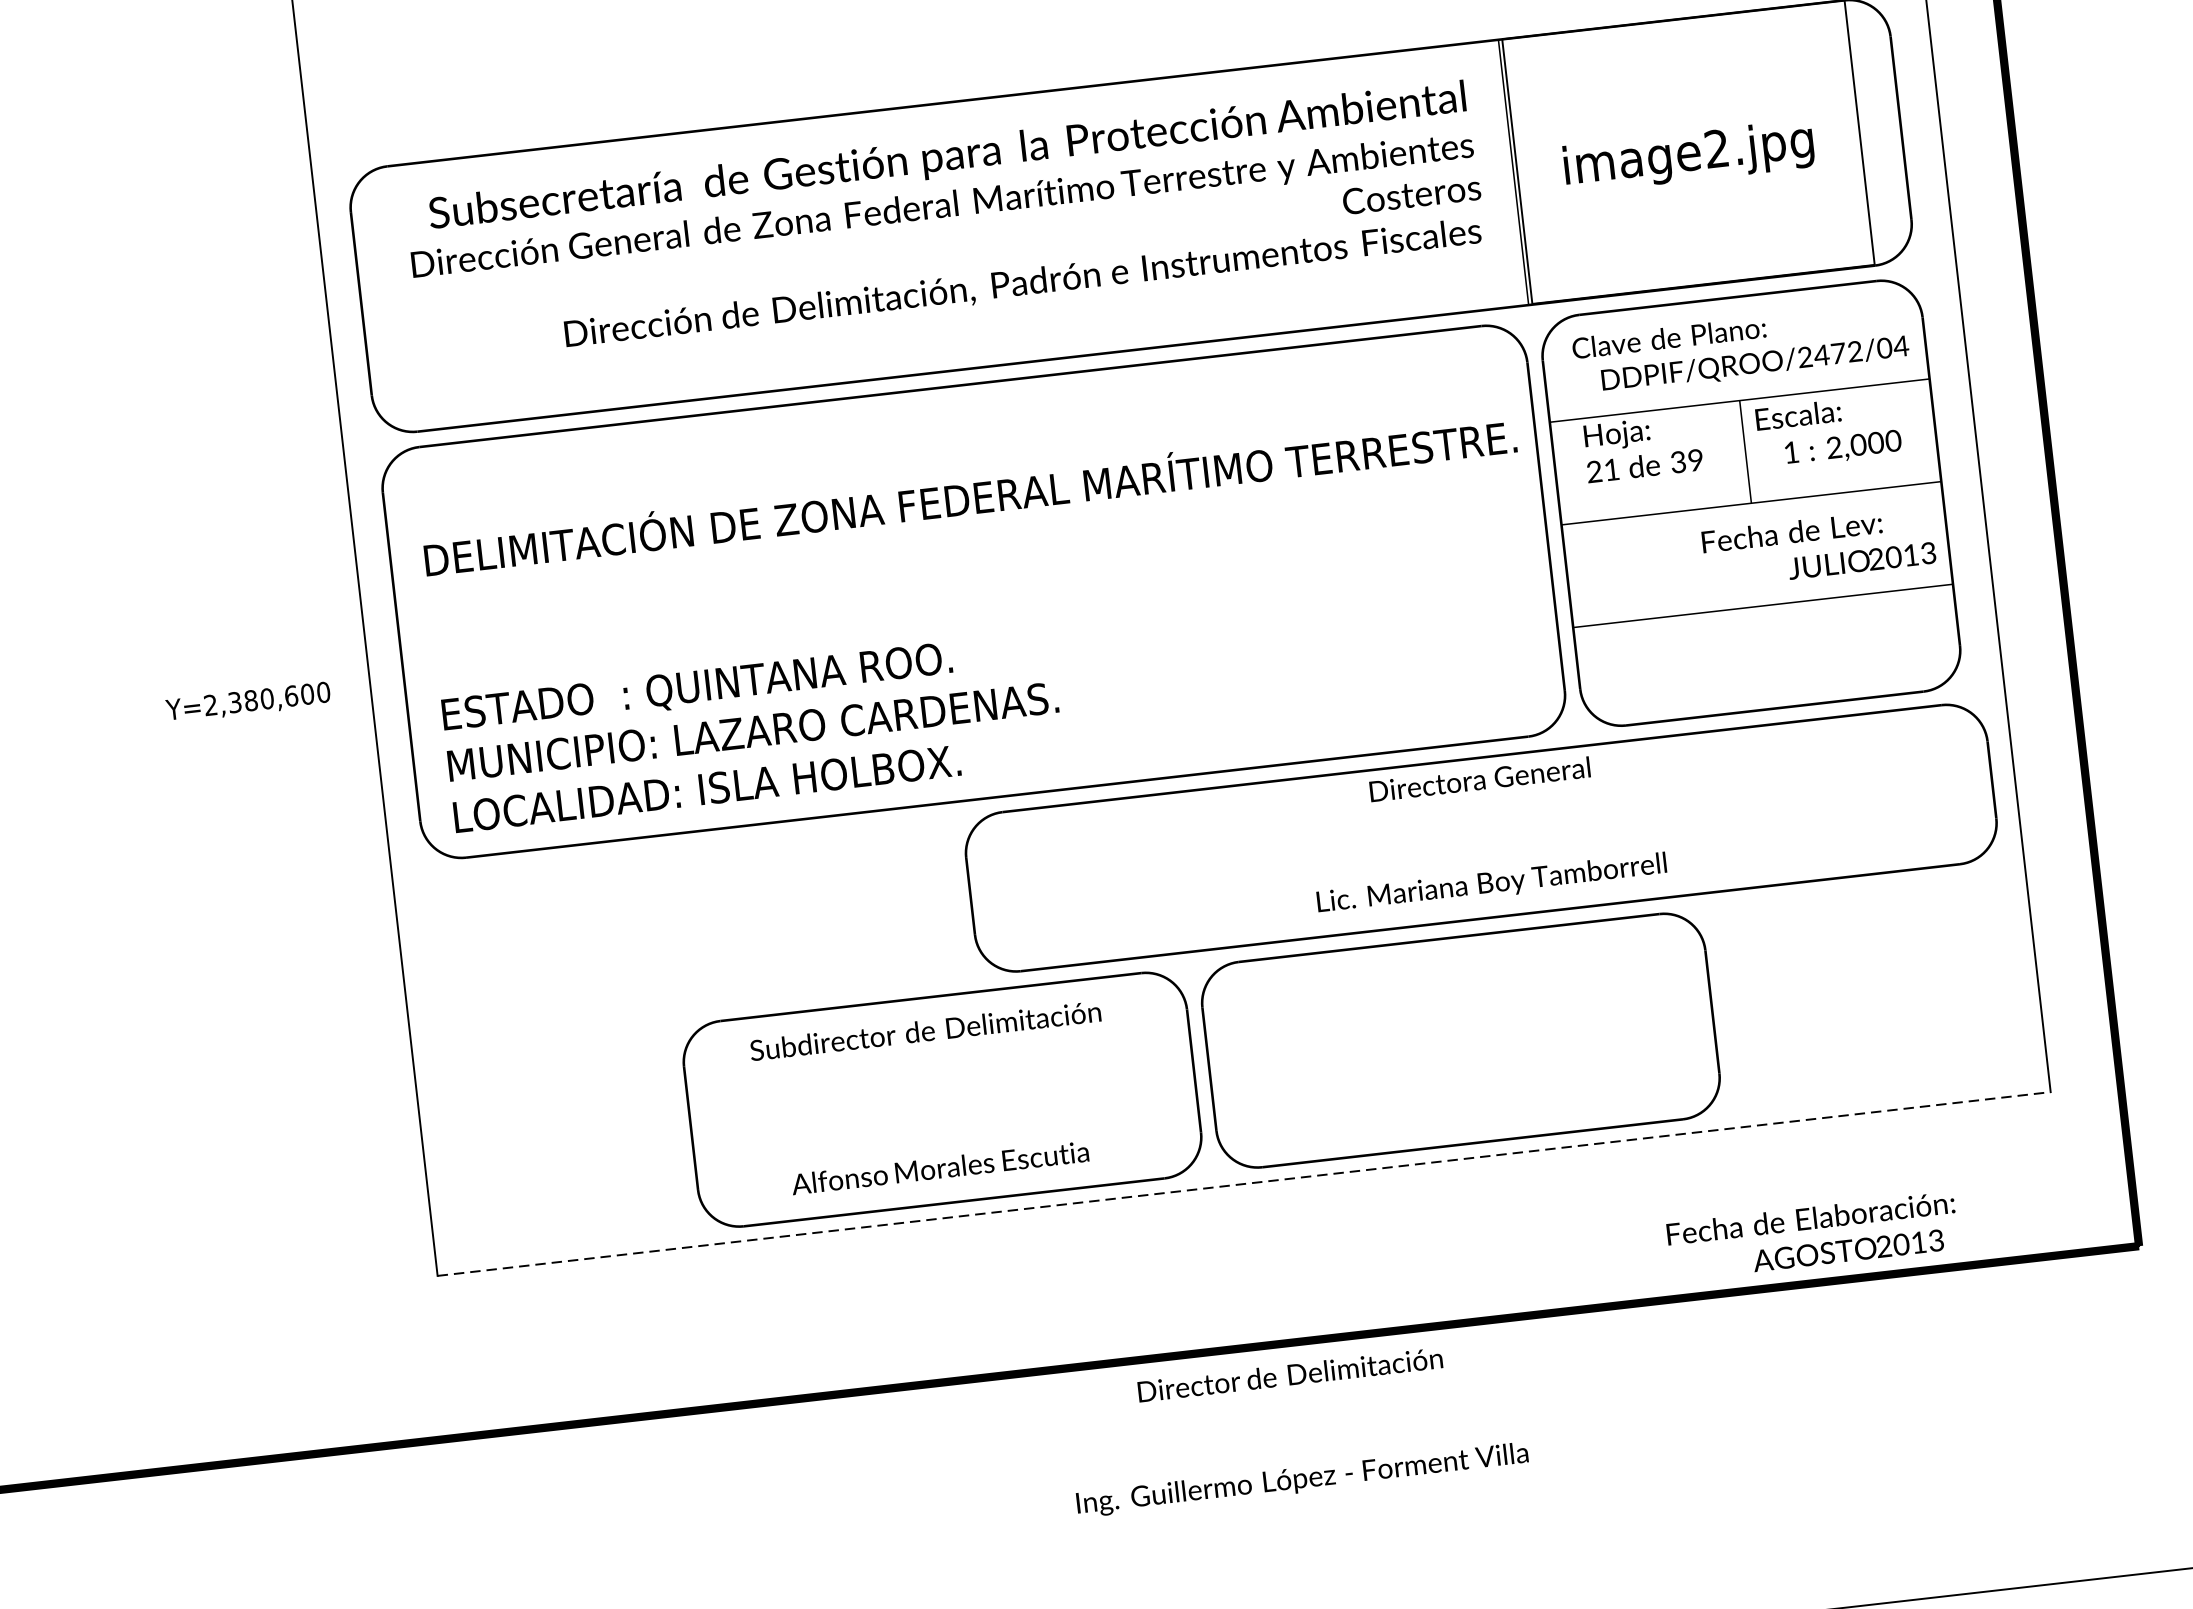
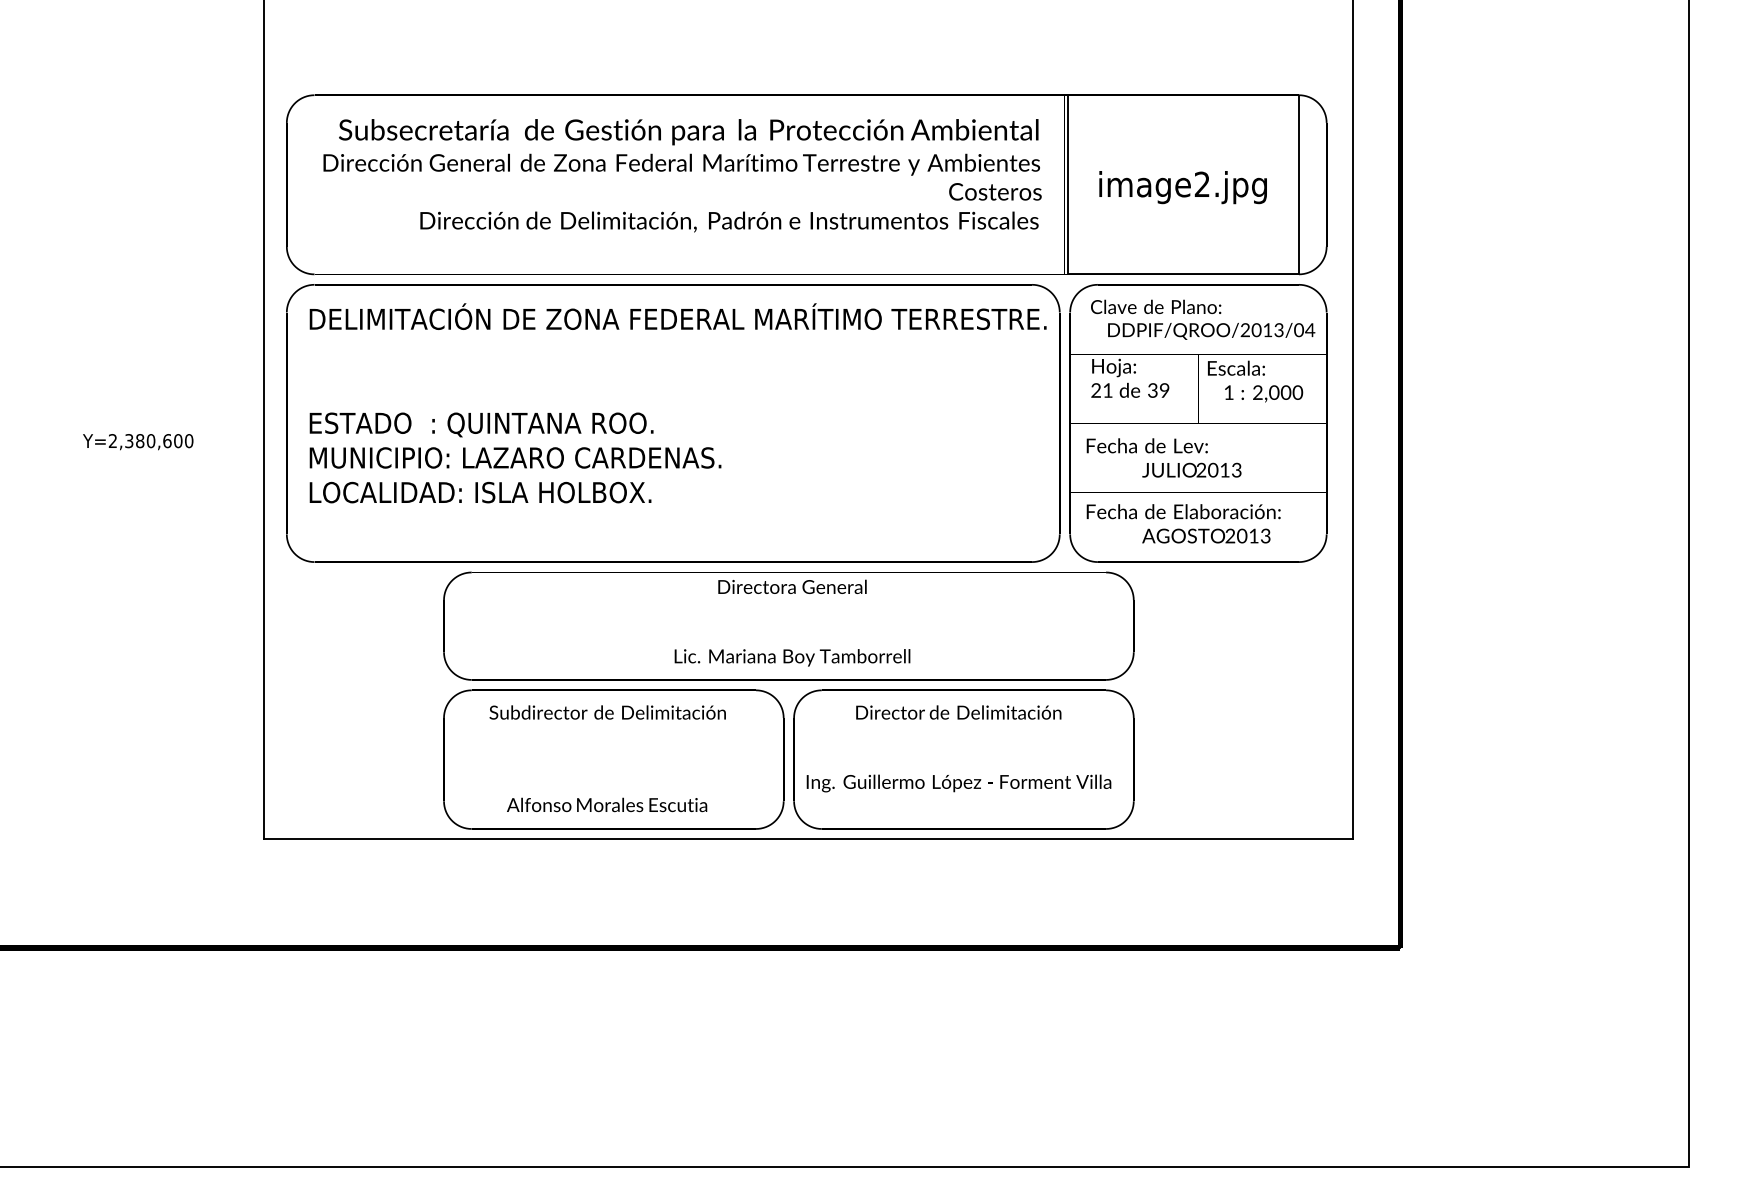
text: (1838, 353) -> (1267, 330), DDPIF/QROO/2472/04 -> DDPIF/QROO/2013/04
text: (1817, 546) -> (1163, 457), moved
text: (983, 623) -> (677, 403), moved
text: (248, 703) -> (138, 442), moved
text: (1480, 837) -> (788, 625), moved
line: (1244, 1183) -> (808, 838), dashed -> solid
text: (1812, 1235) -> (1183, 523), moved
text: (1295, 1428) -> (958, 748), moved

